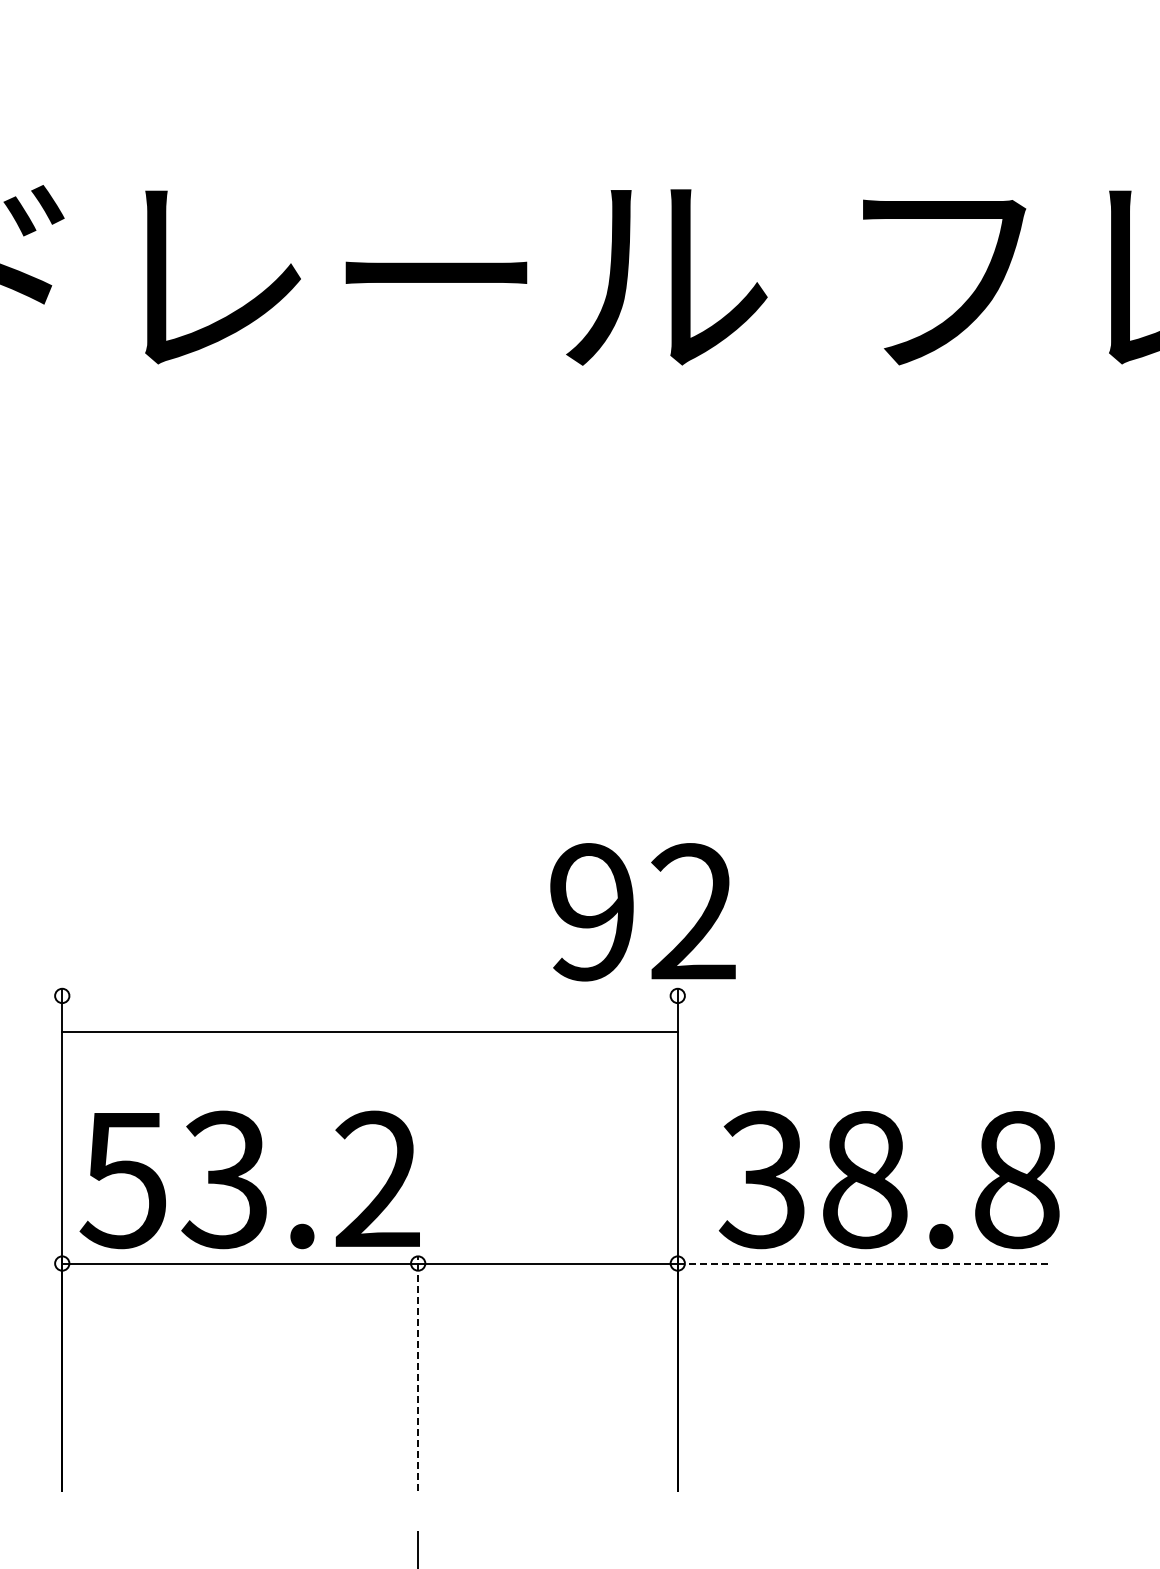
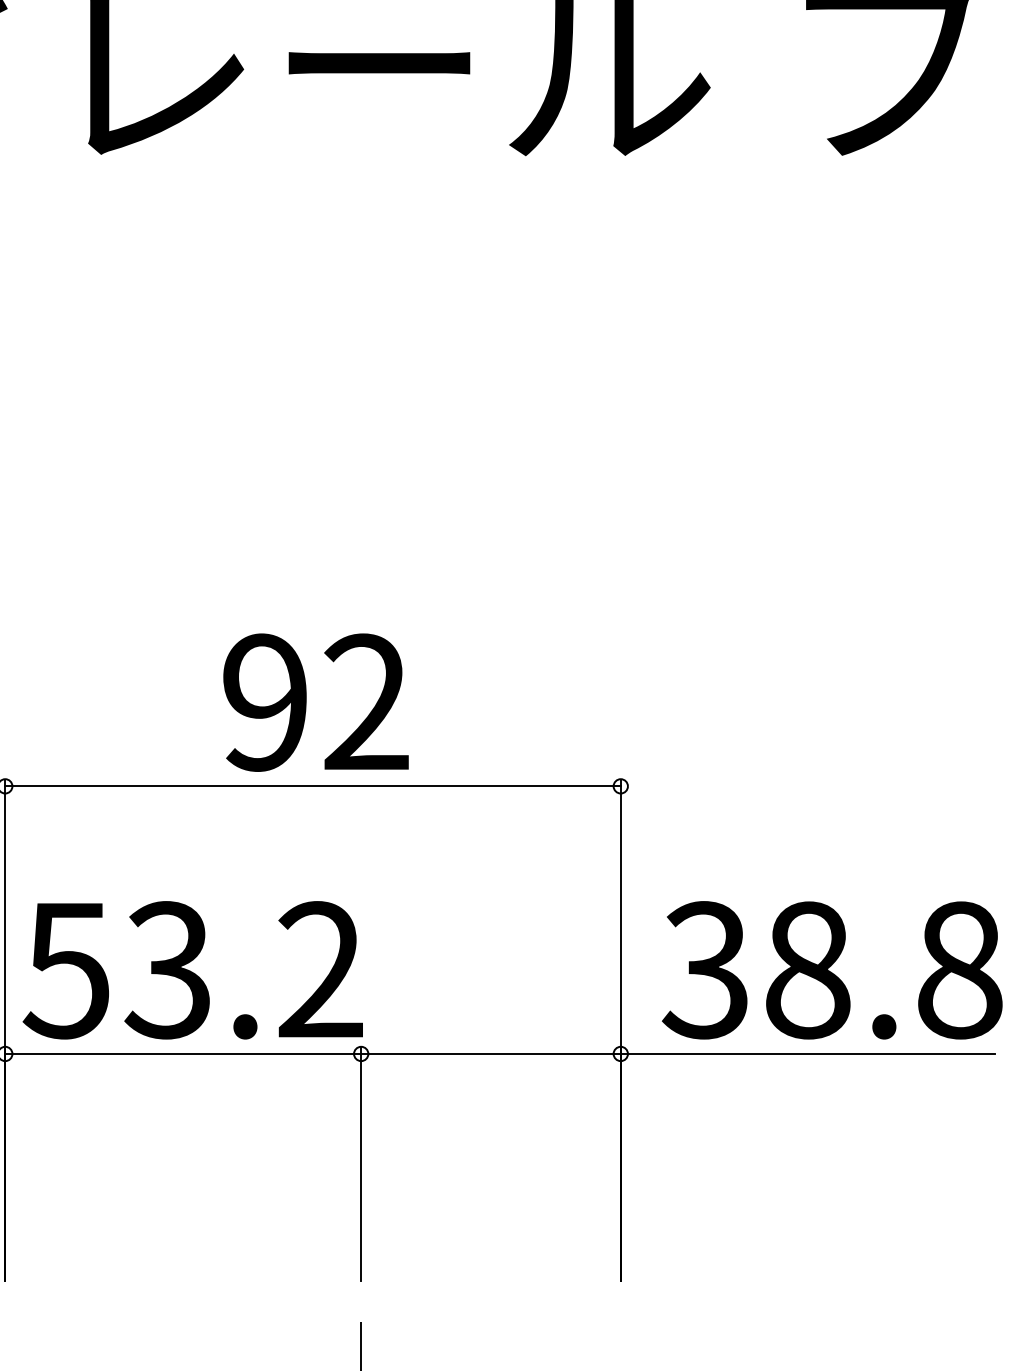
text: (642, 912) -> (315, 702), moved
line: (369, 1031) -> (312, 785), moved
line: (865, 1263) -> (808, 1053), dashed -> solid
line: (418, 1373) -> (361, 1163), dashed -> solid

